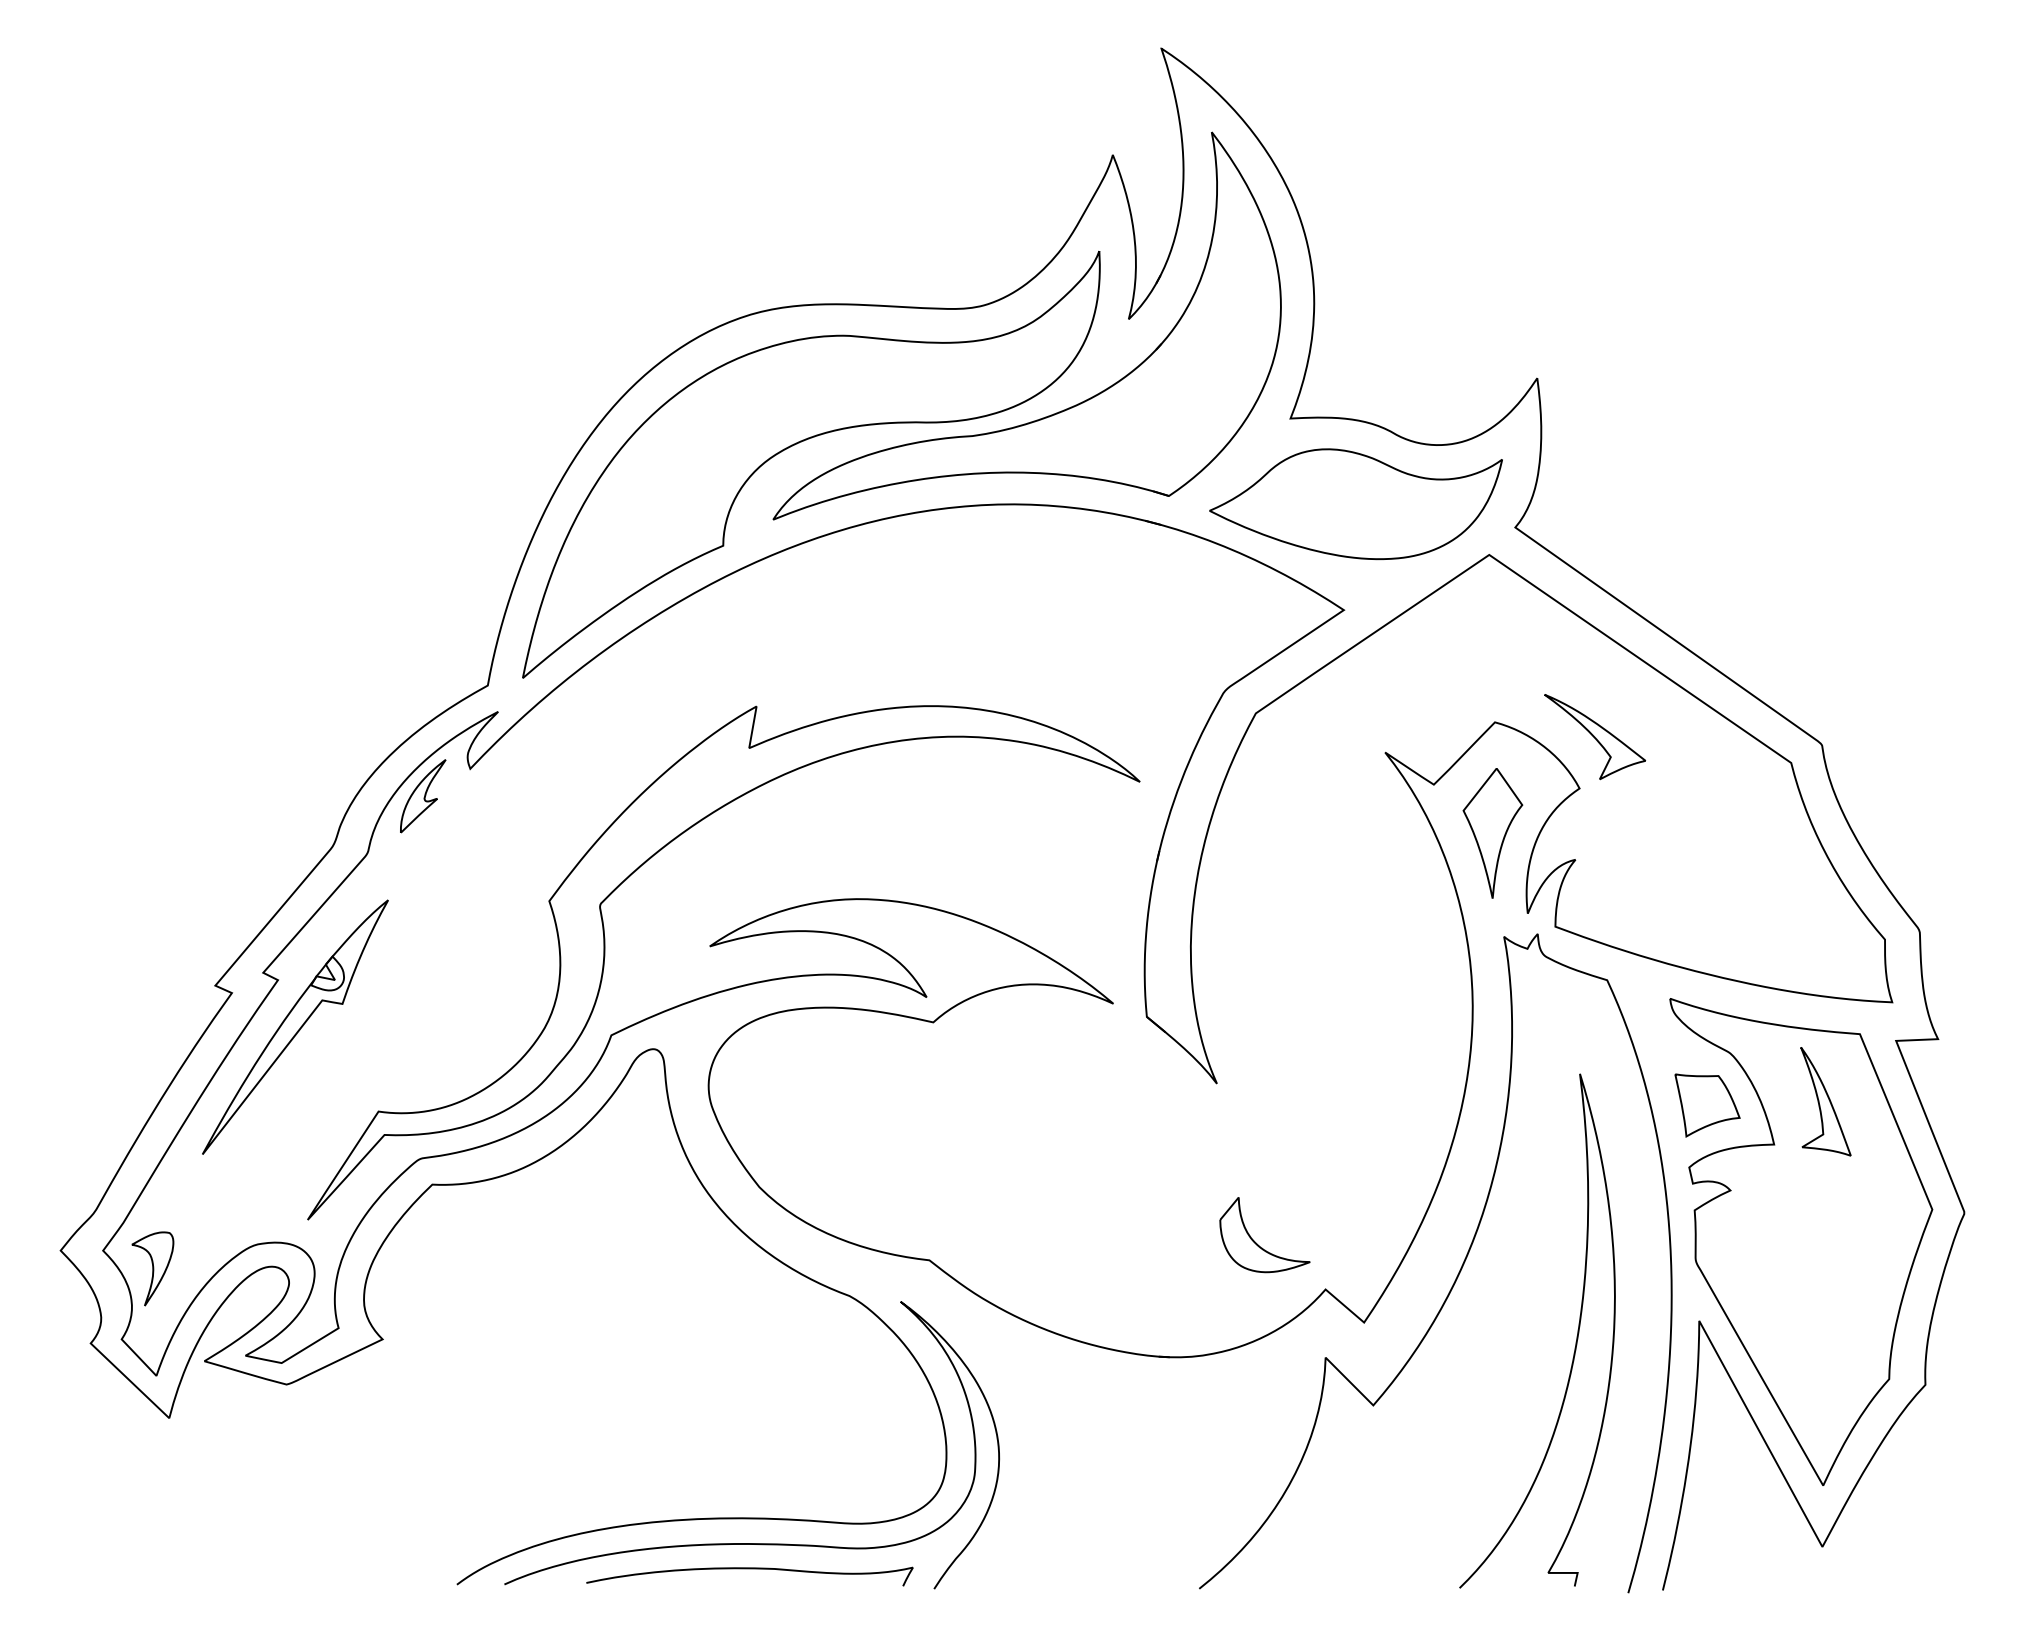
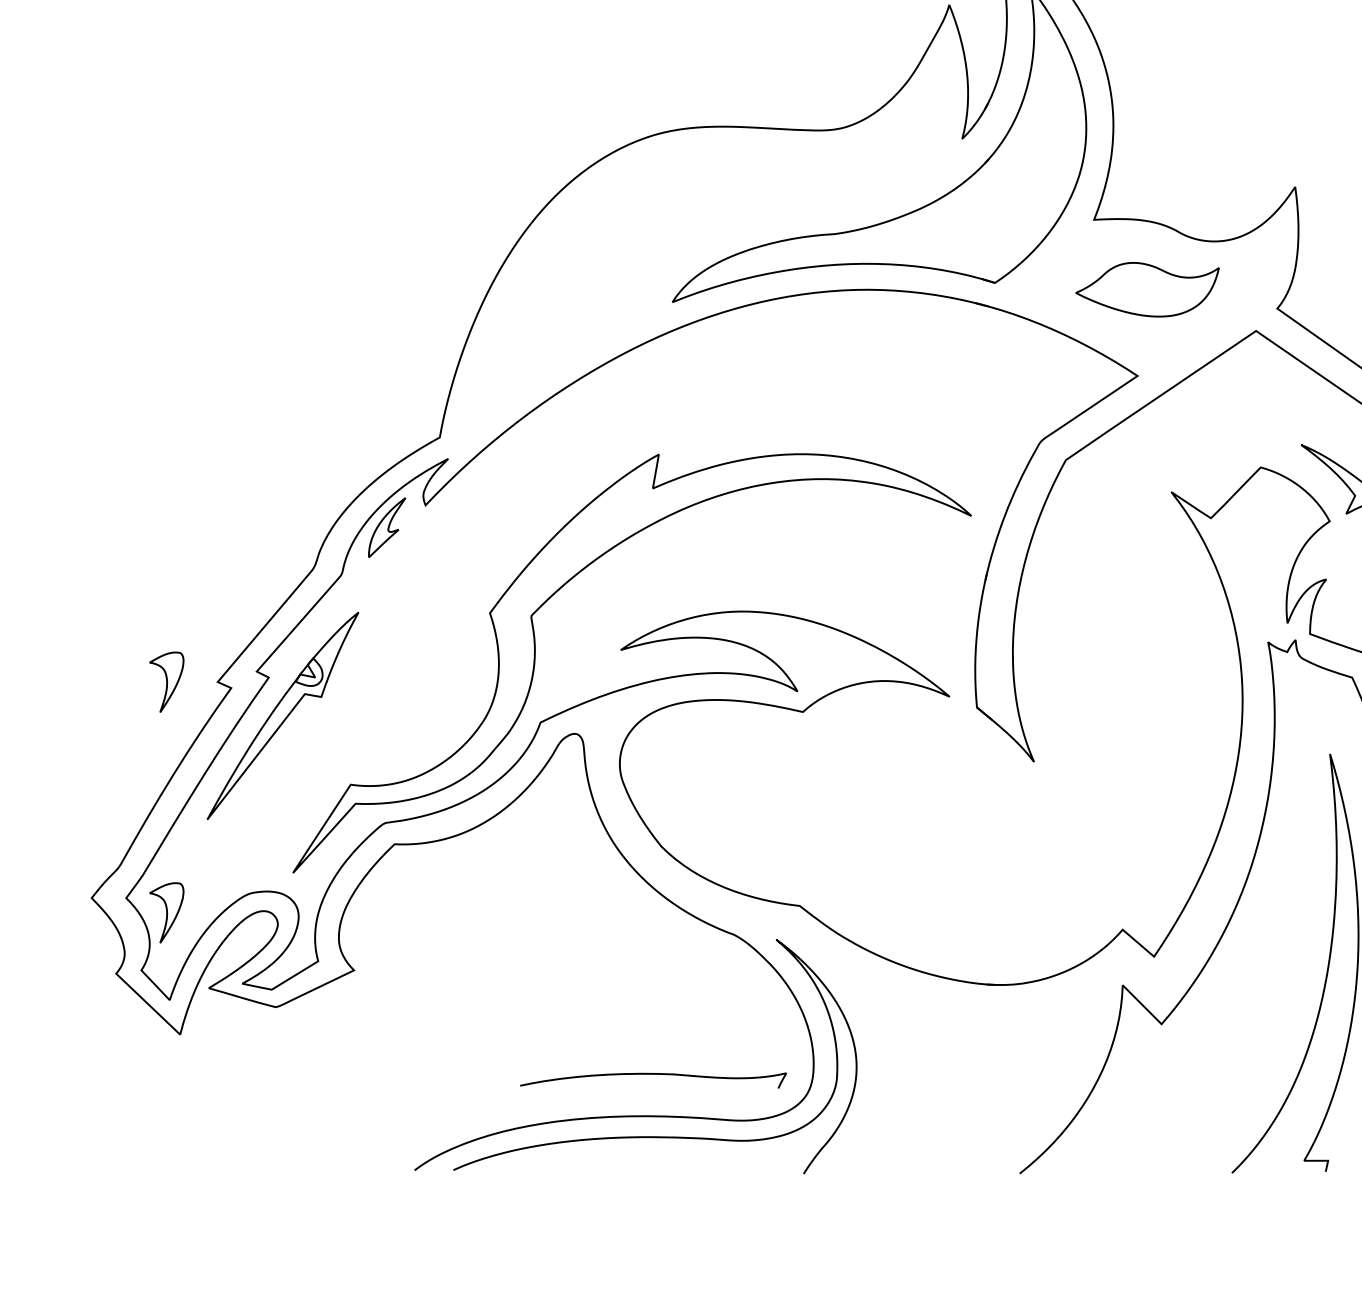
part: (804, 441) -> (697, 238), removed
part: (1355, 504) -> (1147, 289), size x0.6
part: (1492, 833) -> (1258, 558), removed
part: (152, 985) -> (166, 681), added
part: (1256, 1242) -> (1066, 891), removed
curve: (749, 1569) -> (653, 1074), moved

